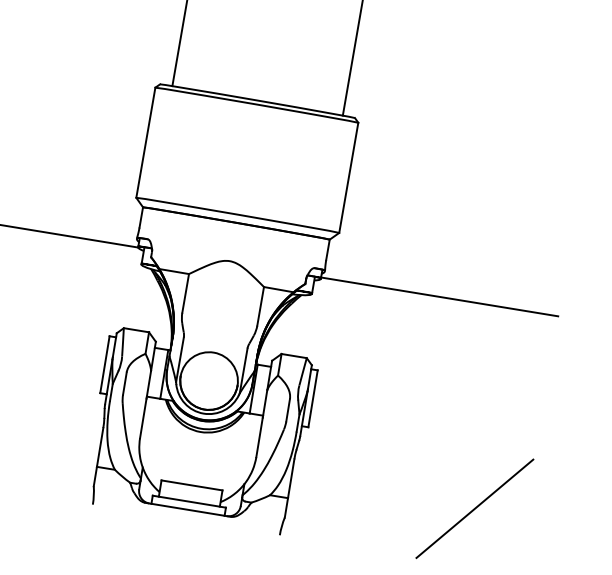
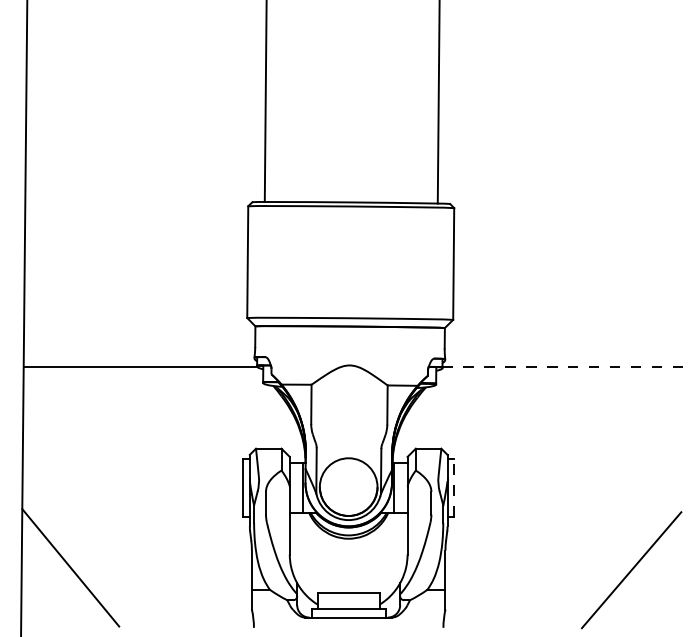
line: (440, 296) -> (563, 366), solid -> dashed
line: (313, 398) -> (454, 487), solid -> dashed

